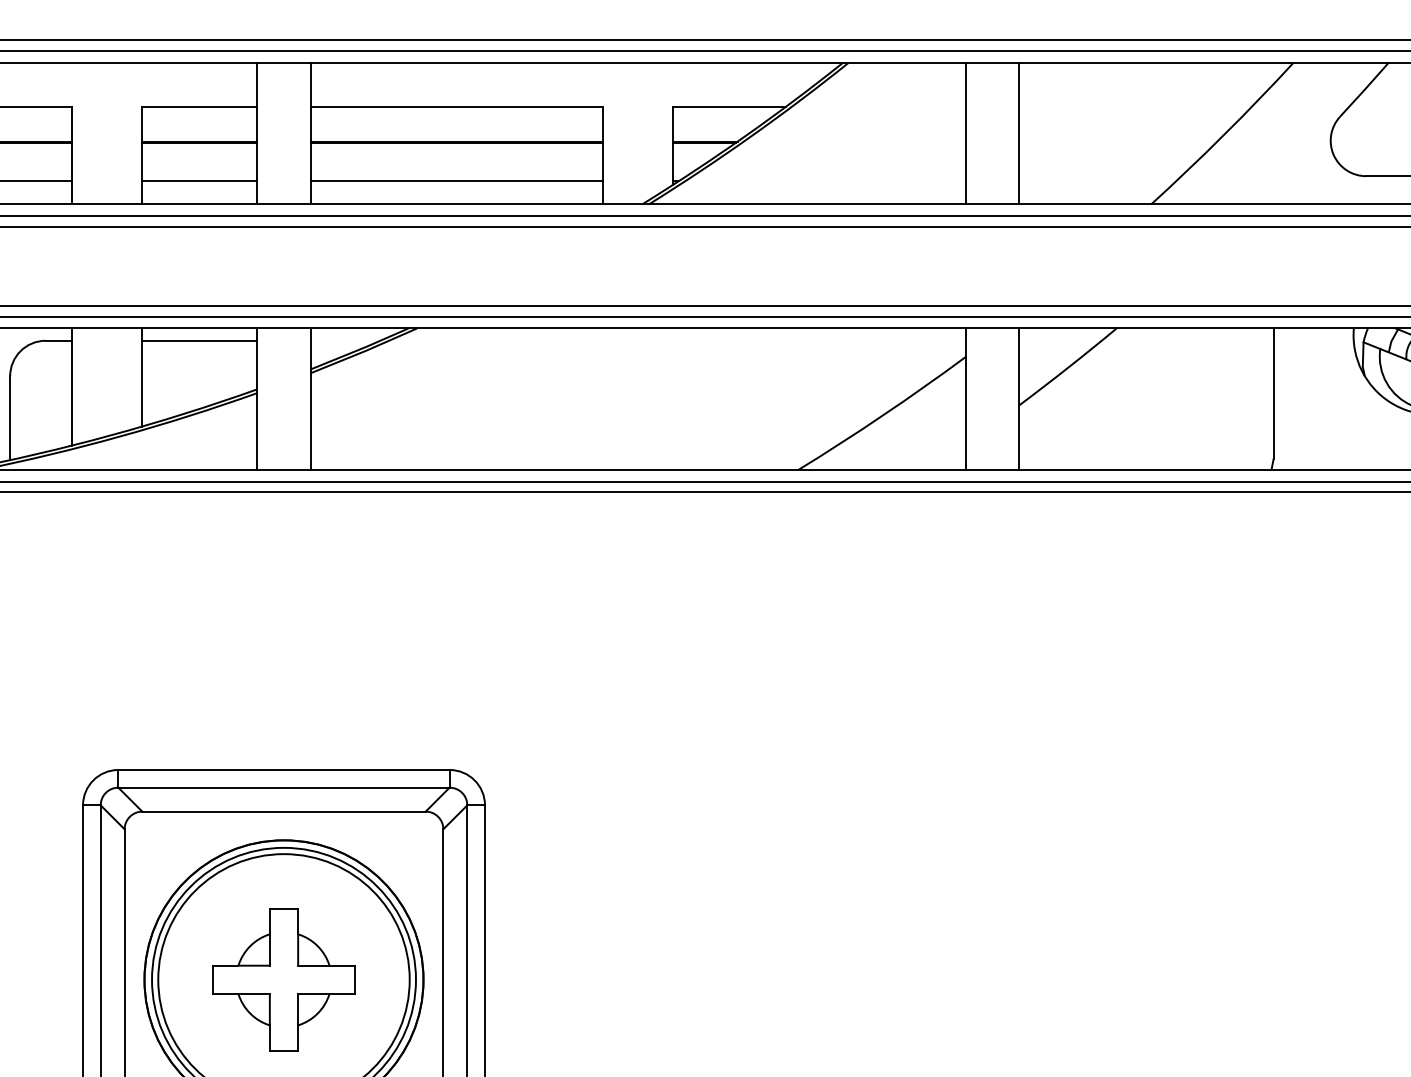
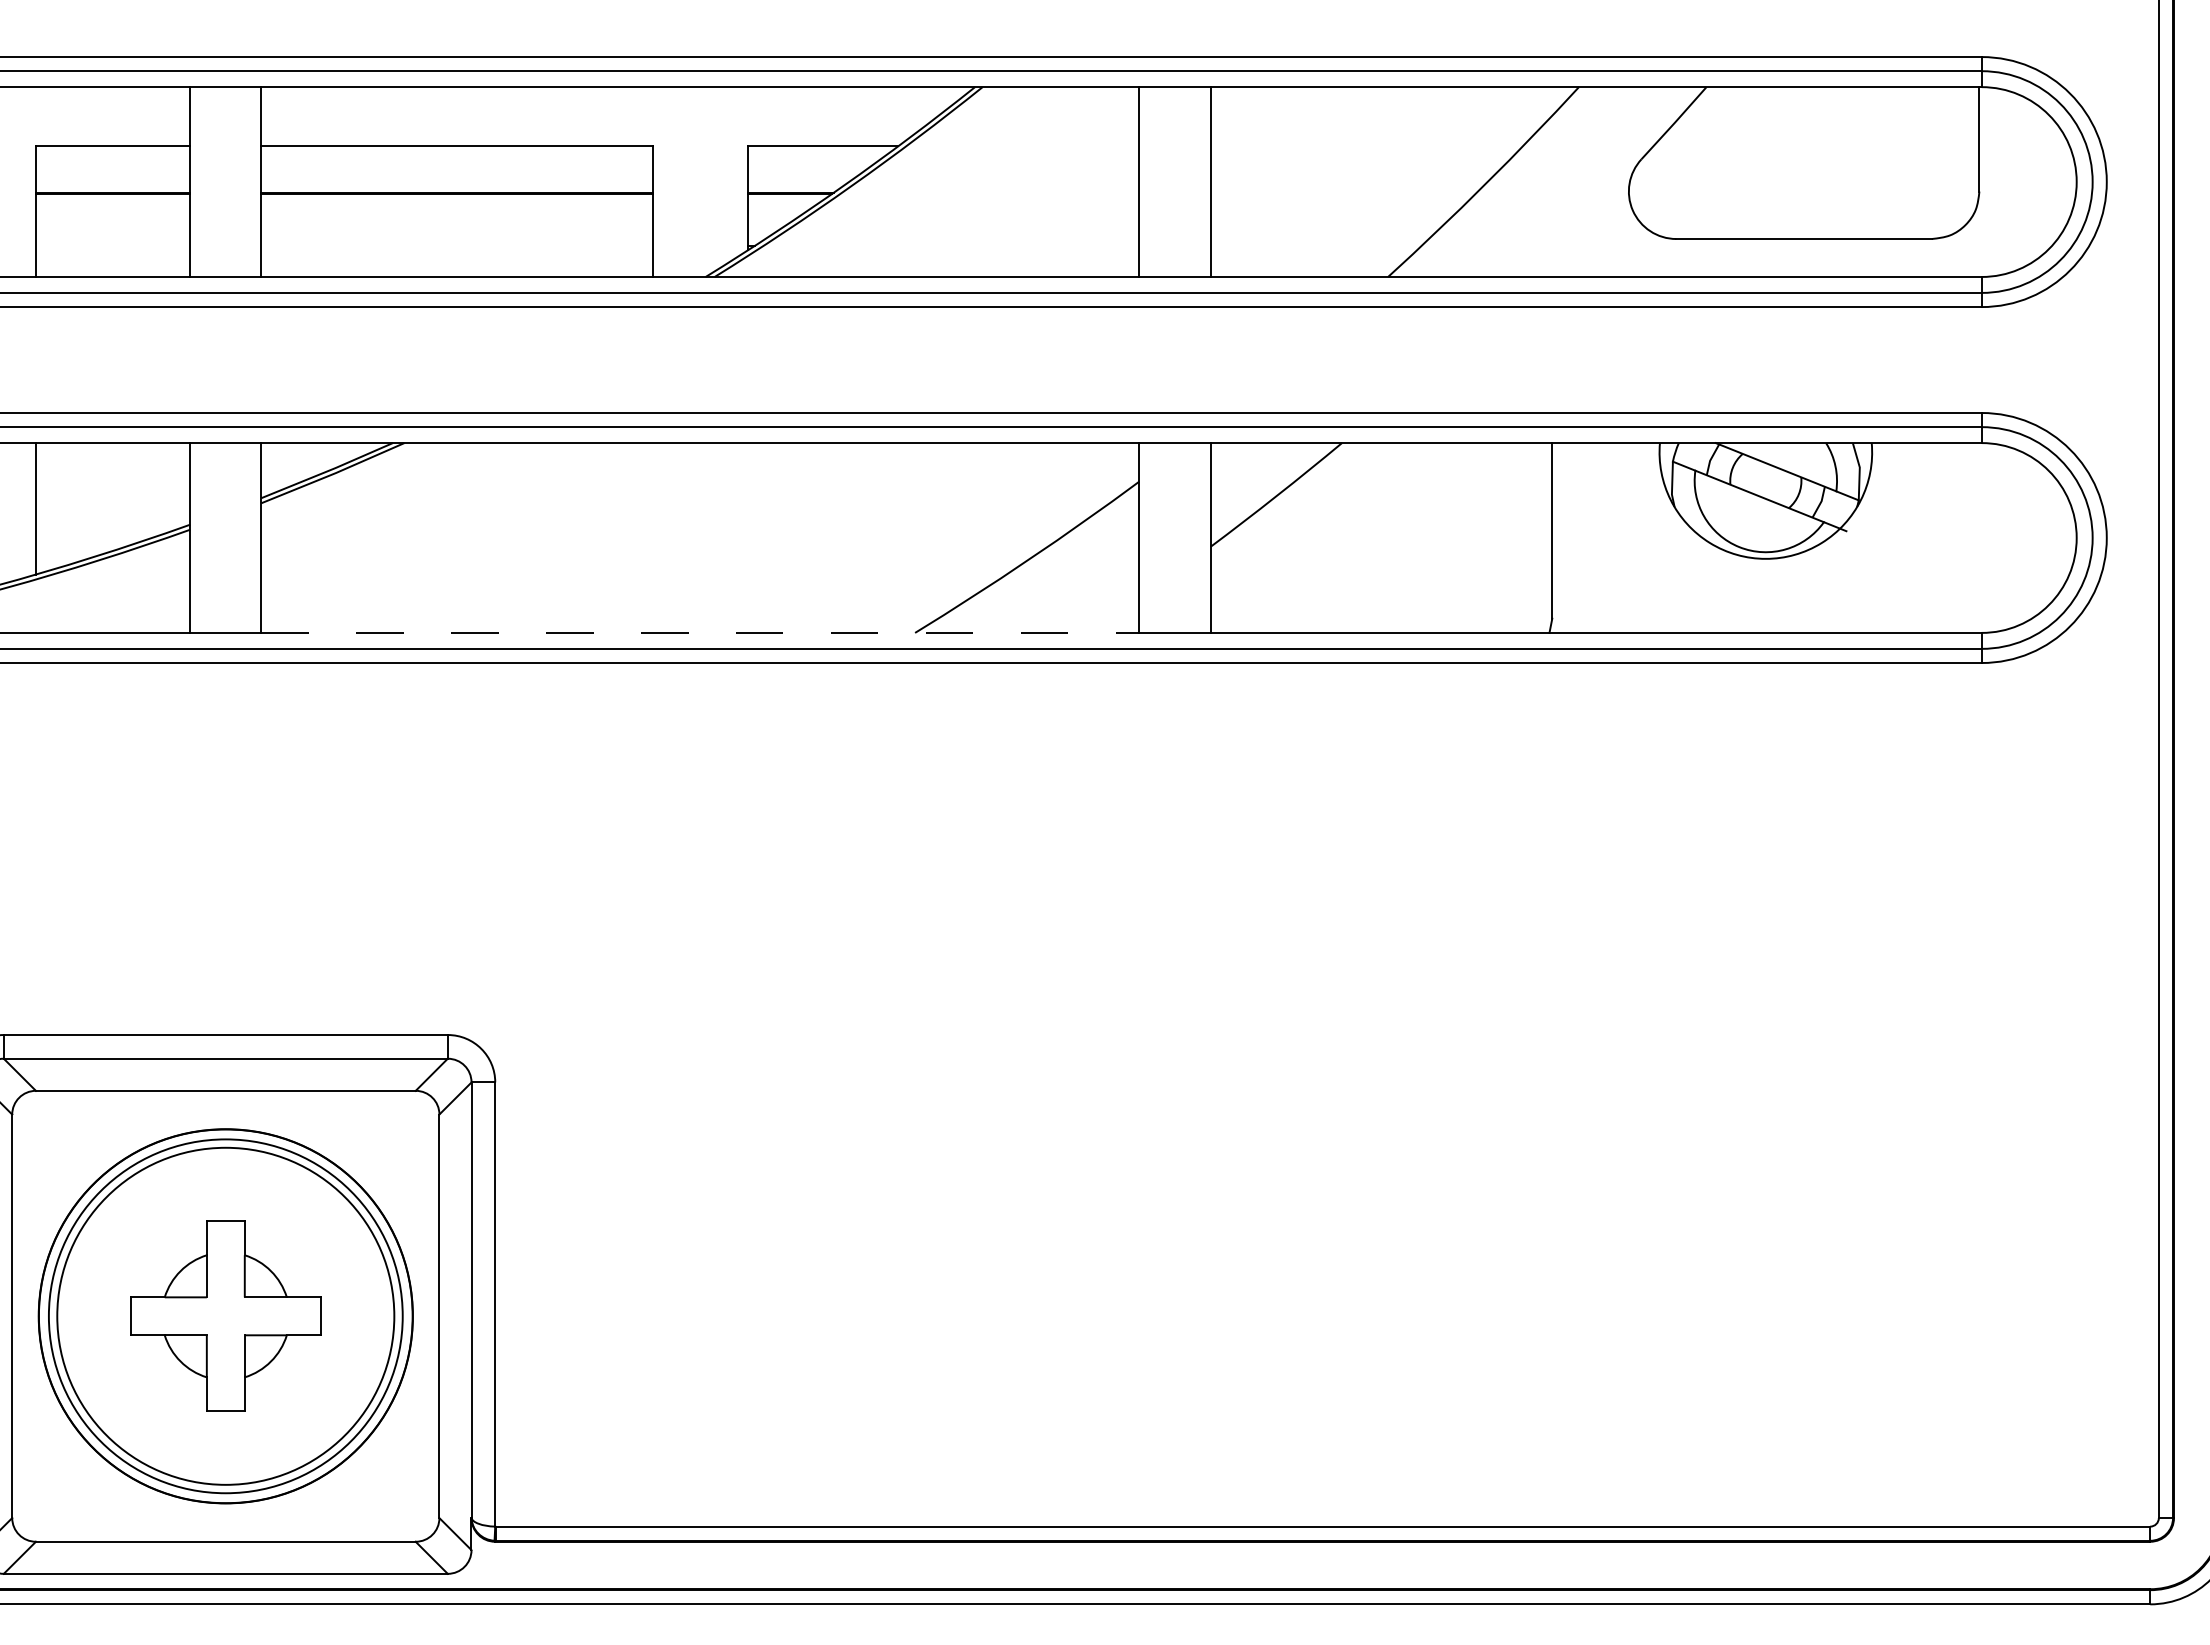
line: (199, 181) -> (112, 246), removed
line: (456, 181) -> (456, 246), removed
line: (199, 340) -> (112, 459), removed
line: (638, 469) -> (700, 632), solid -> dashed

